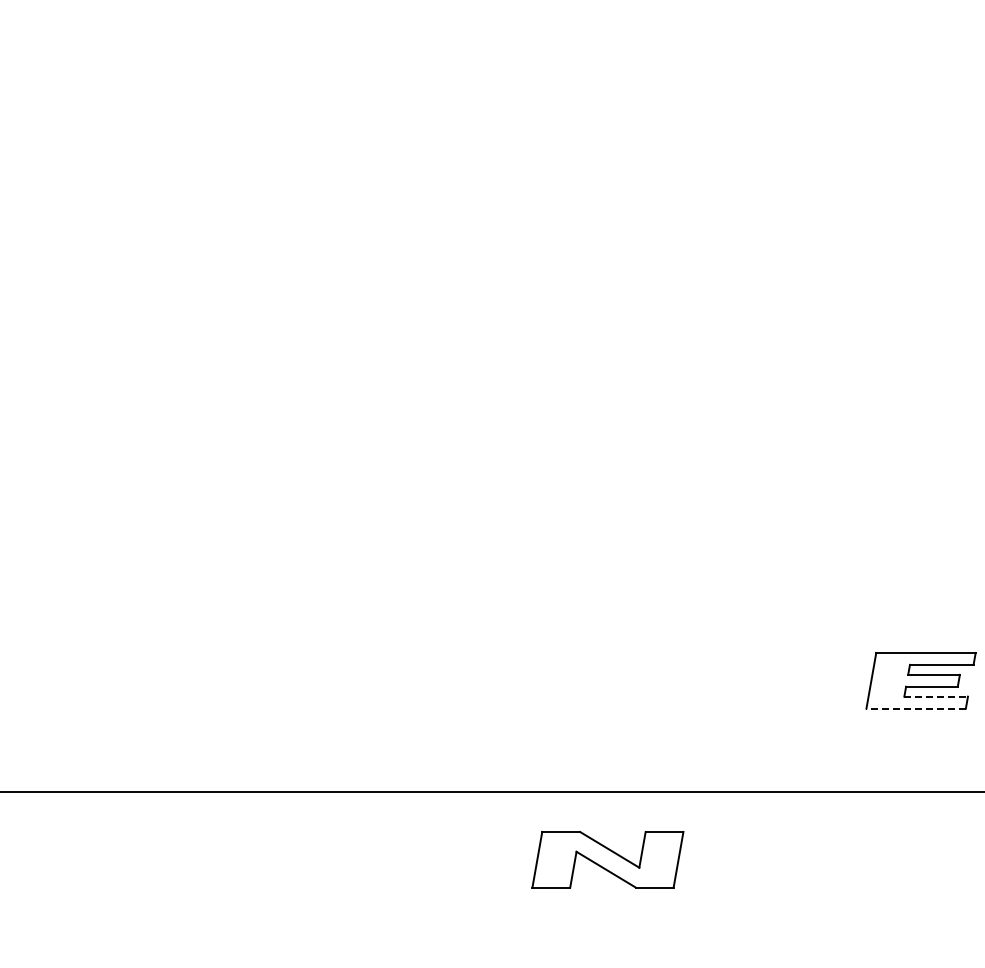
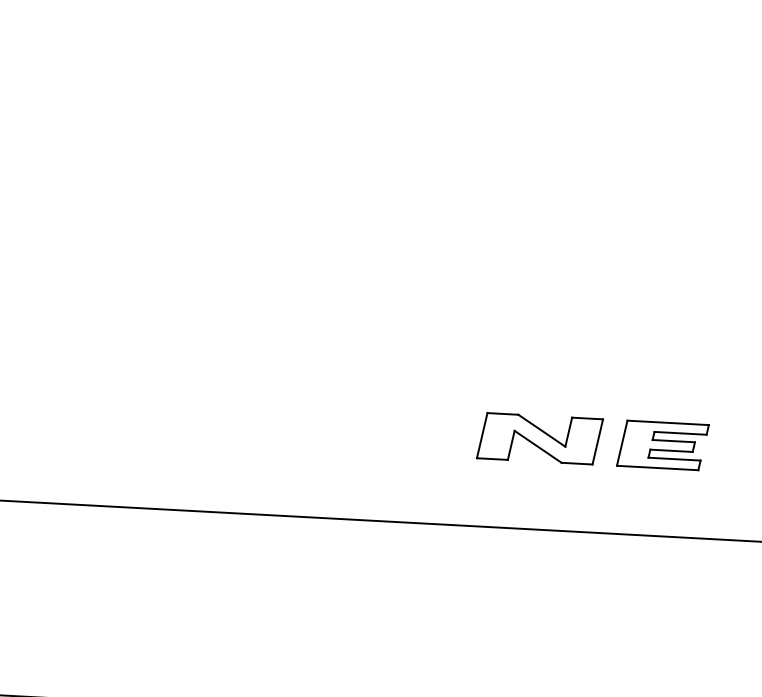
line: (936, 696) -> (674, 459), dashed -> solid
line: (916, 708) -> (657, 467), dashed -> solid
part: (607, 859) -> (539, 438), moved

